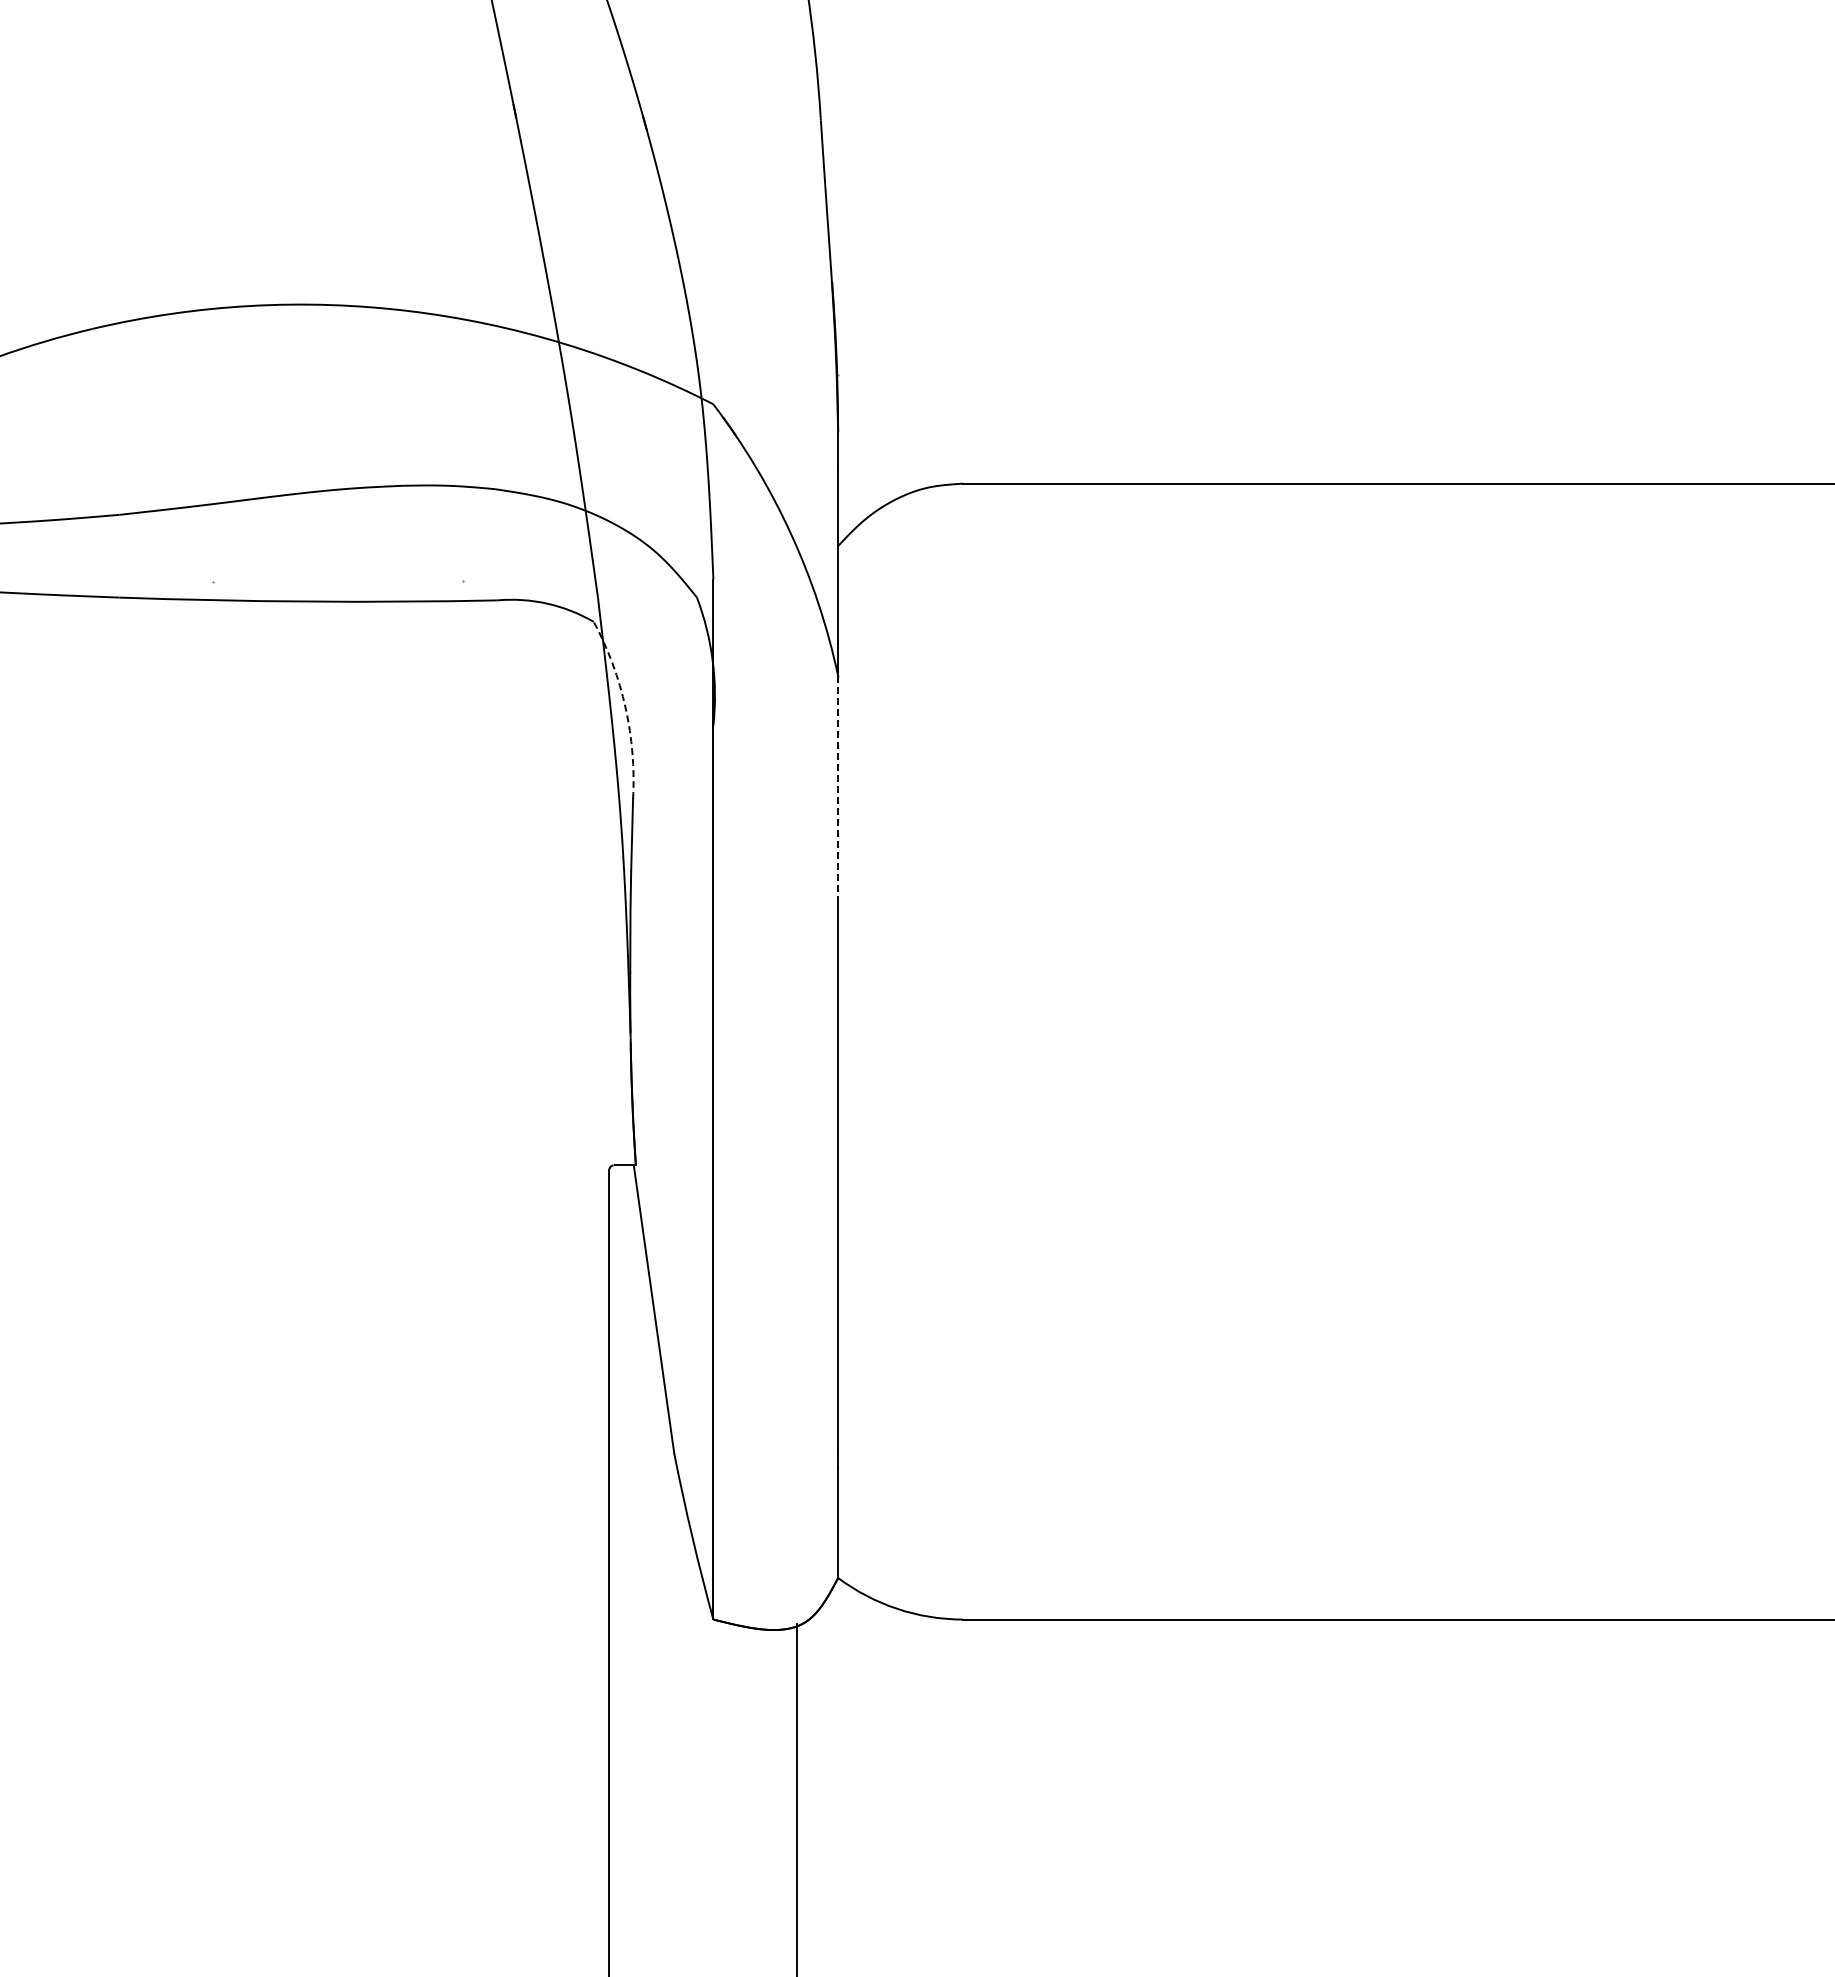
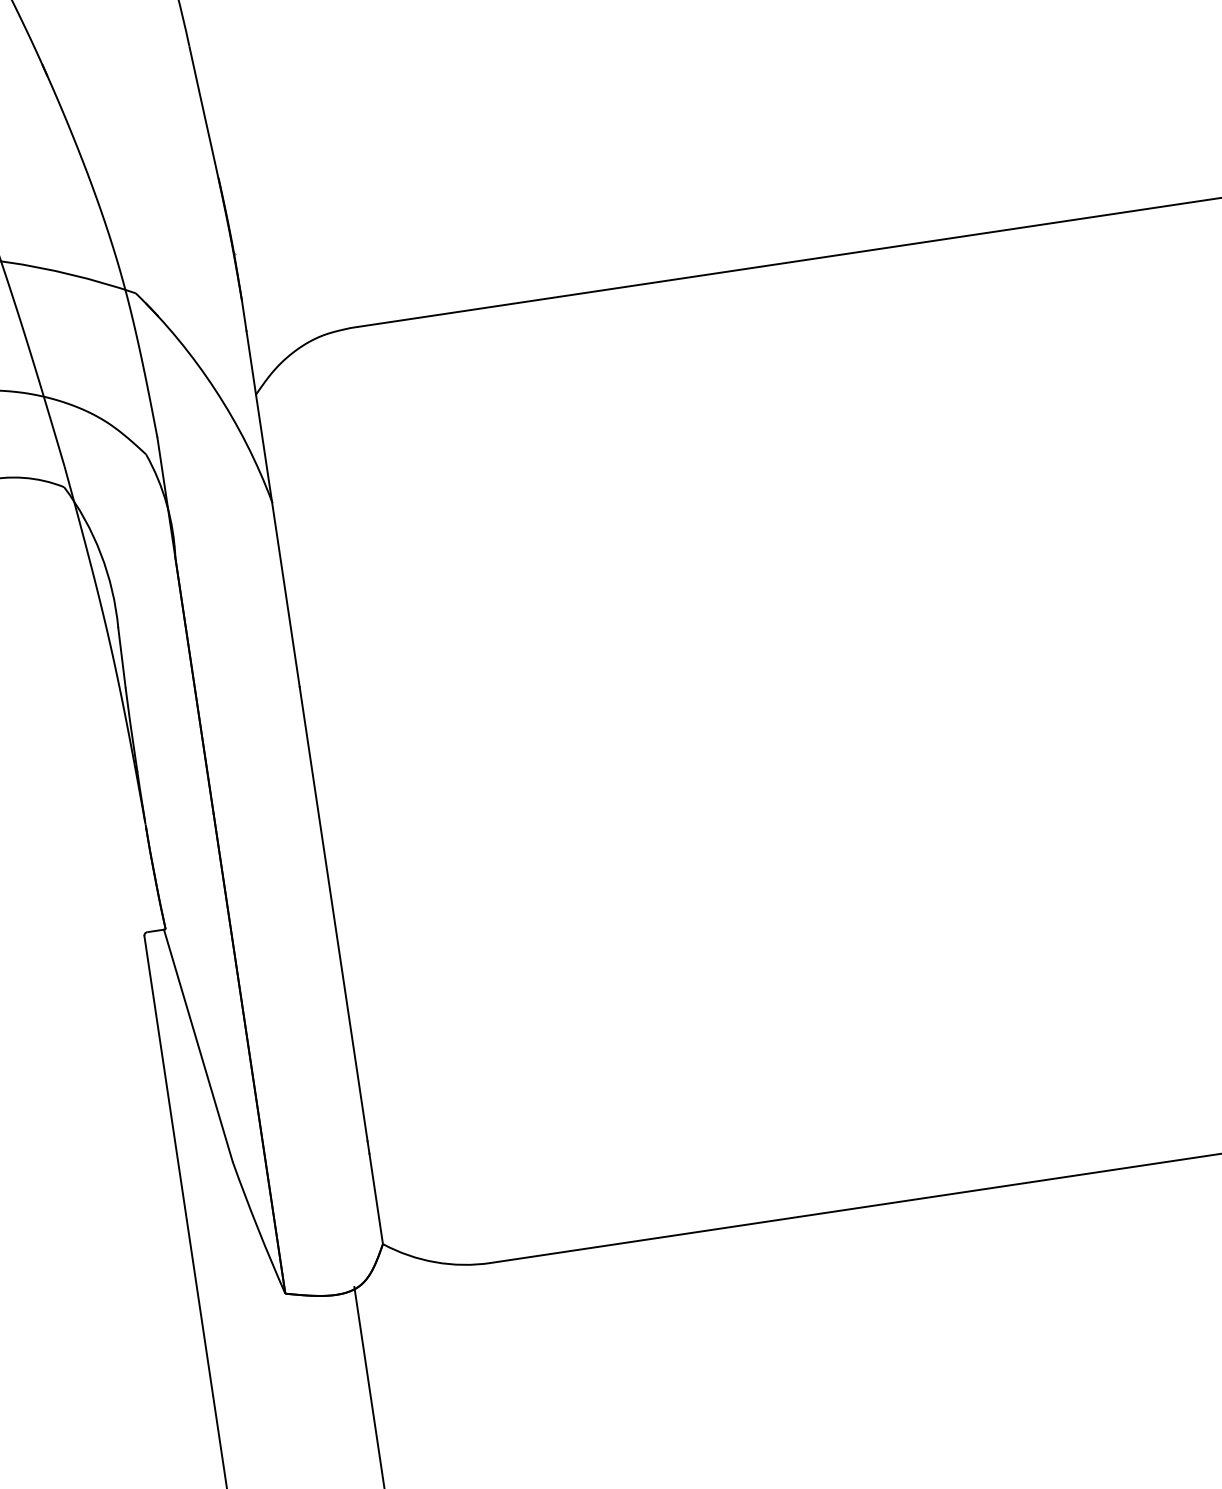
arc: (625, 707) -> (100, 553), dashed -> solid
line: (838, 788) -> (286, 594), dashed -> solid

